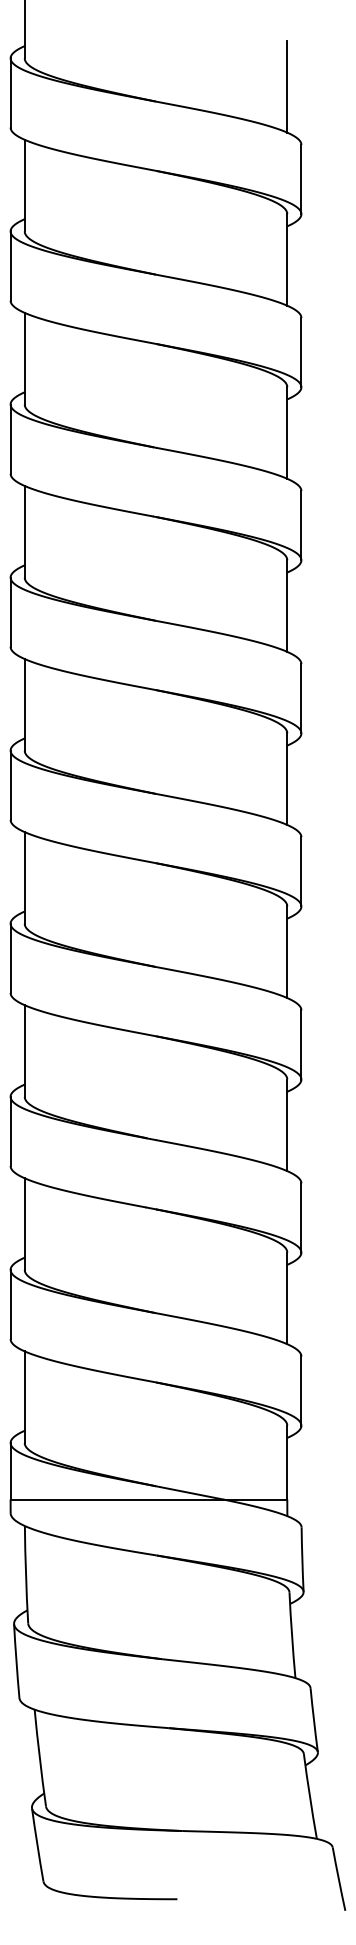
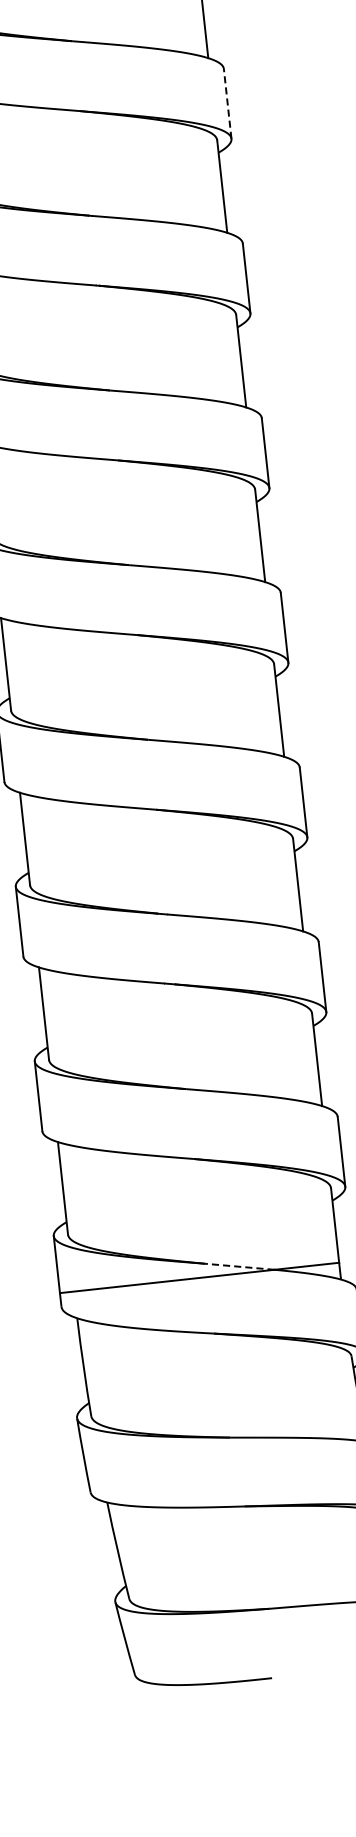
line: (301, 352) -> (227, 103), solid -> dashed
line: (189, 1492) -> (239, 1266), solid -> dashed

